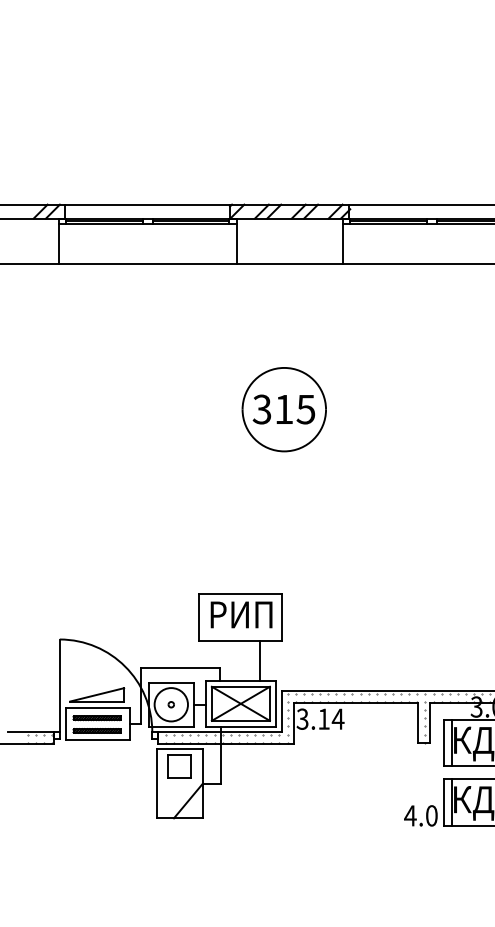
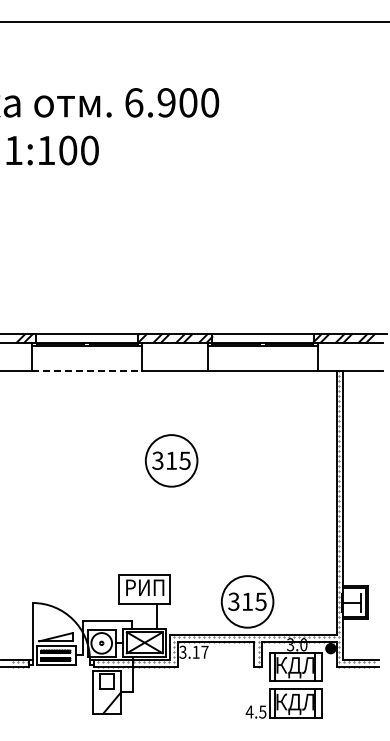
line: (148, 263) -> (87, 370), solid -> dashed
part: (407, 637) -> (247, 601), added
text: (337, 717) -> (204, 651), 3.14 -> 3.17
text: (431, 814) -> (262, 711), 4.0 -> 4.5

